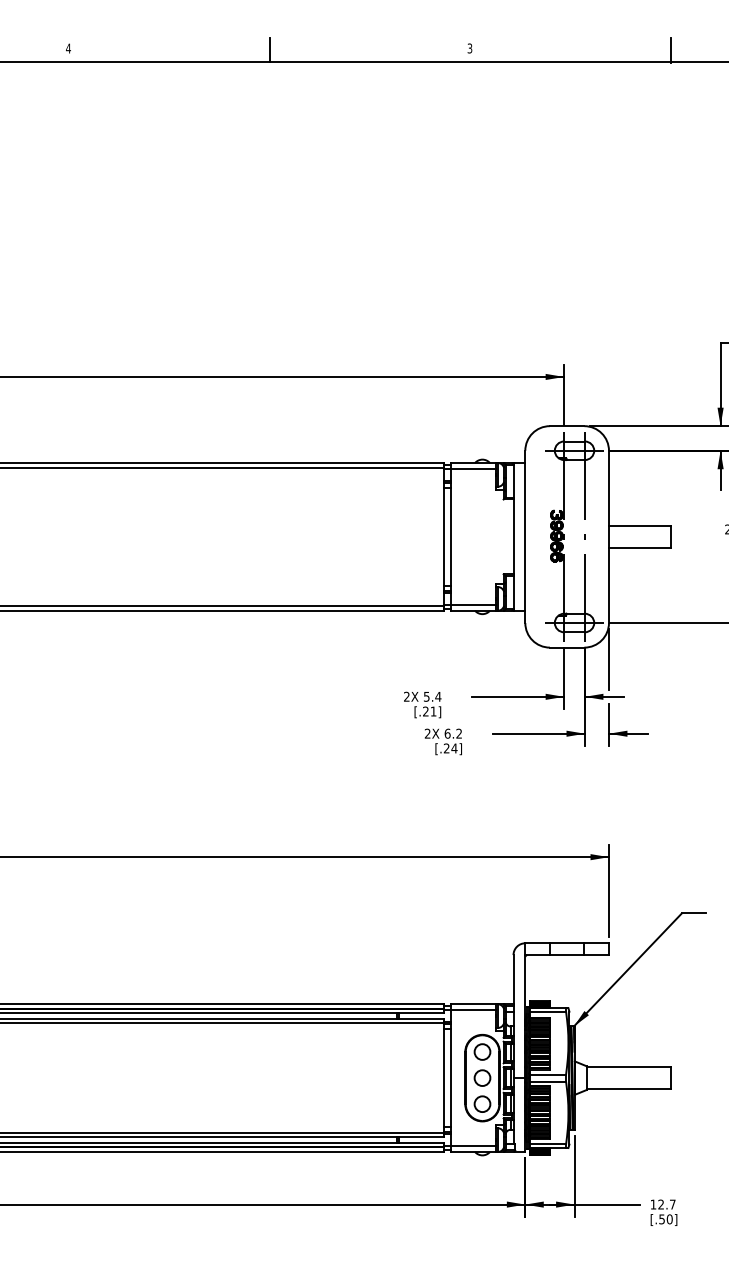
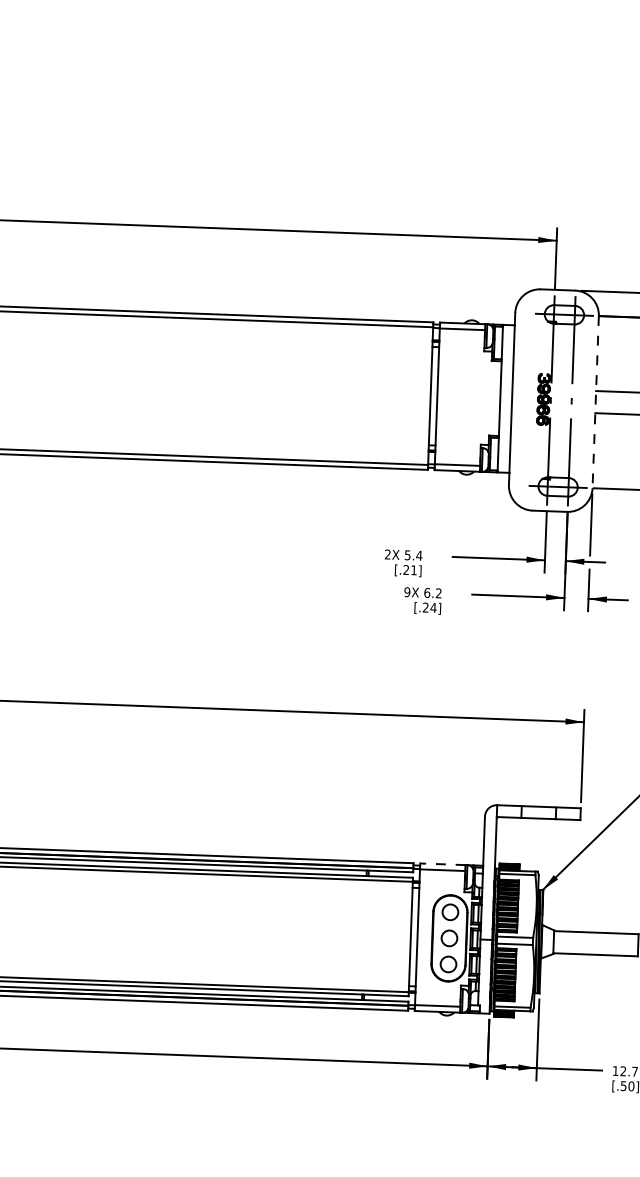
line: (608, 537) -> (595, 402), solid -> dashed
text: (427, 733) -> (407, 591), 2X -> 9X
line: (473, 1004) -> (443, 864), solid -> dashed

